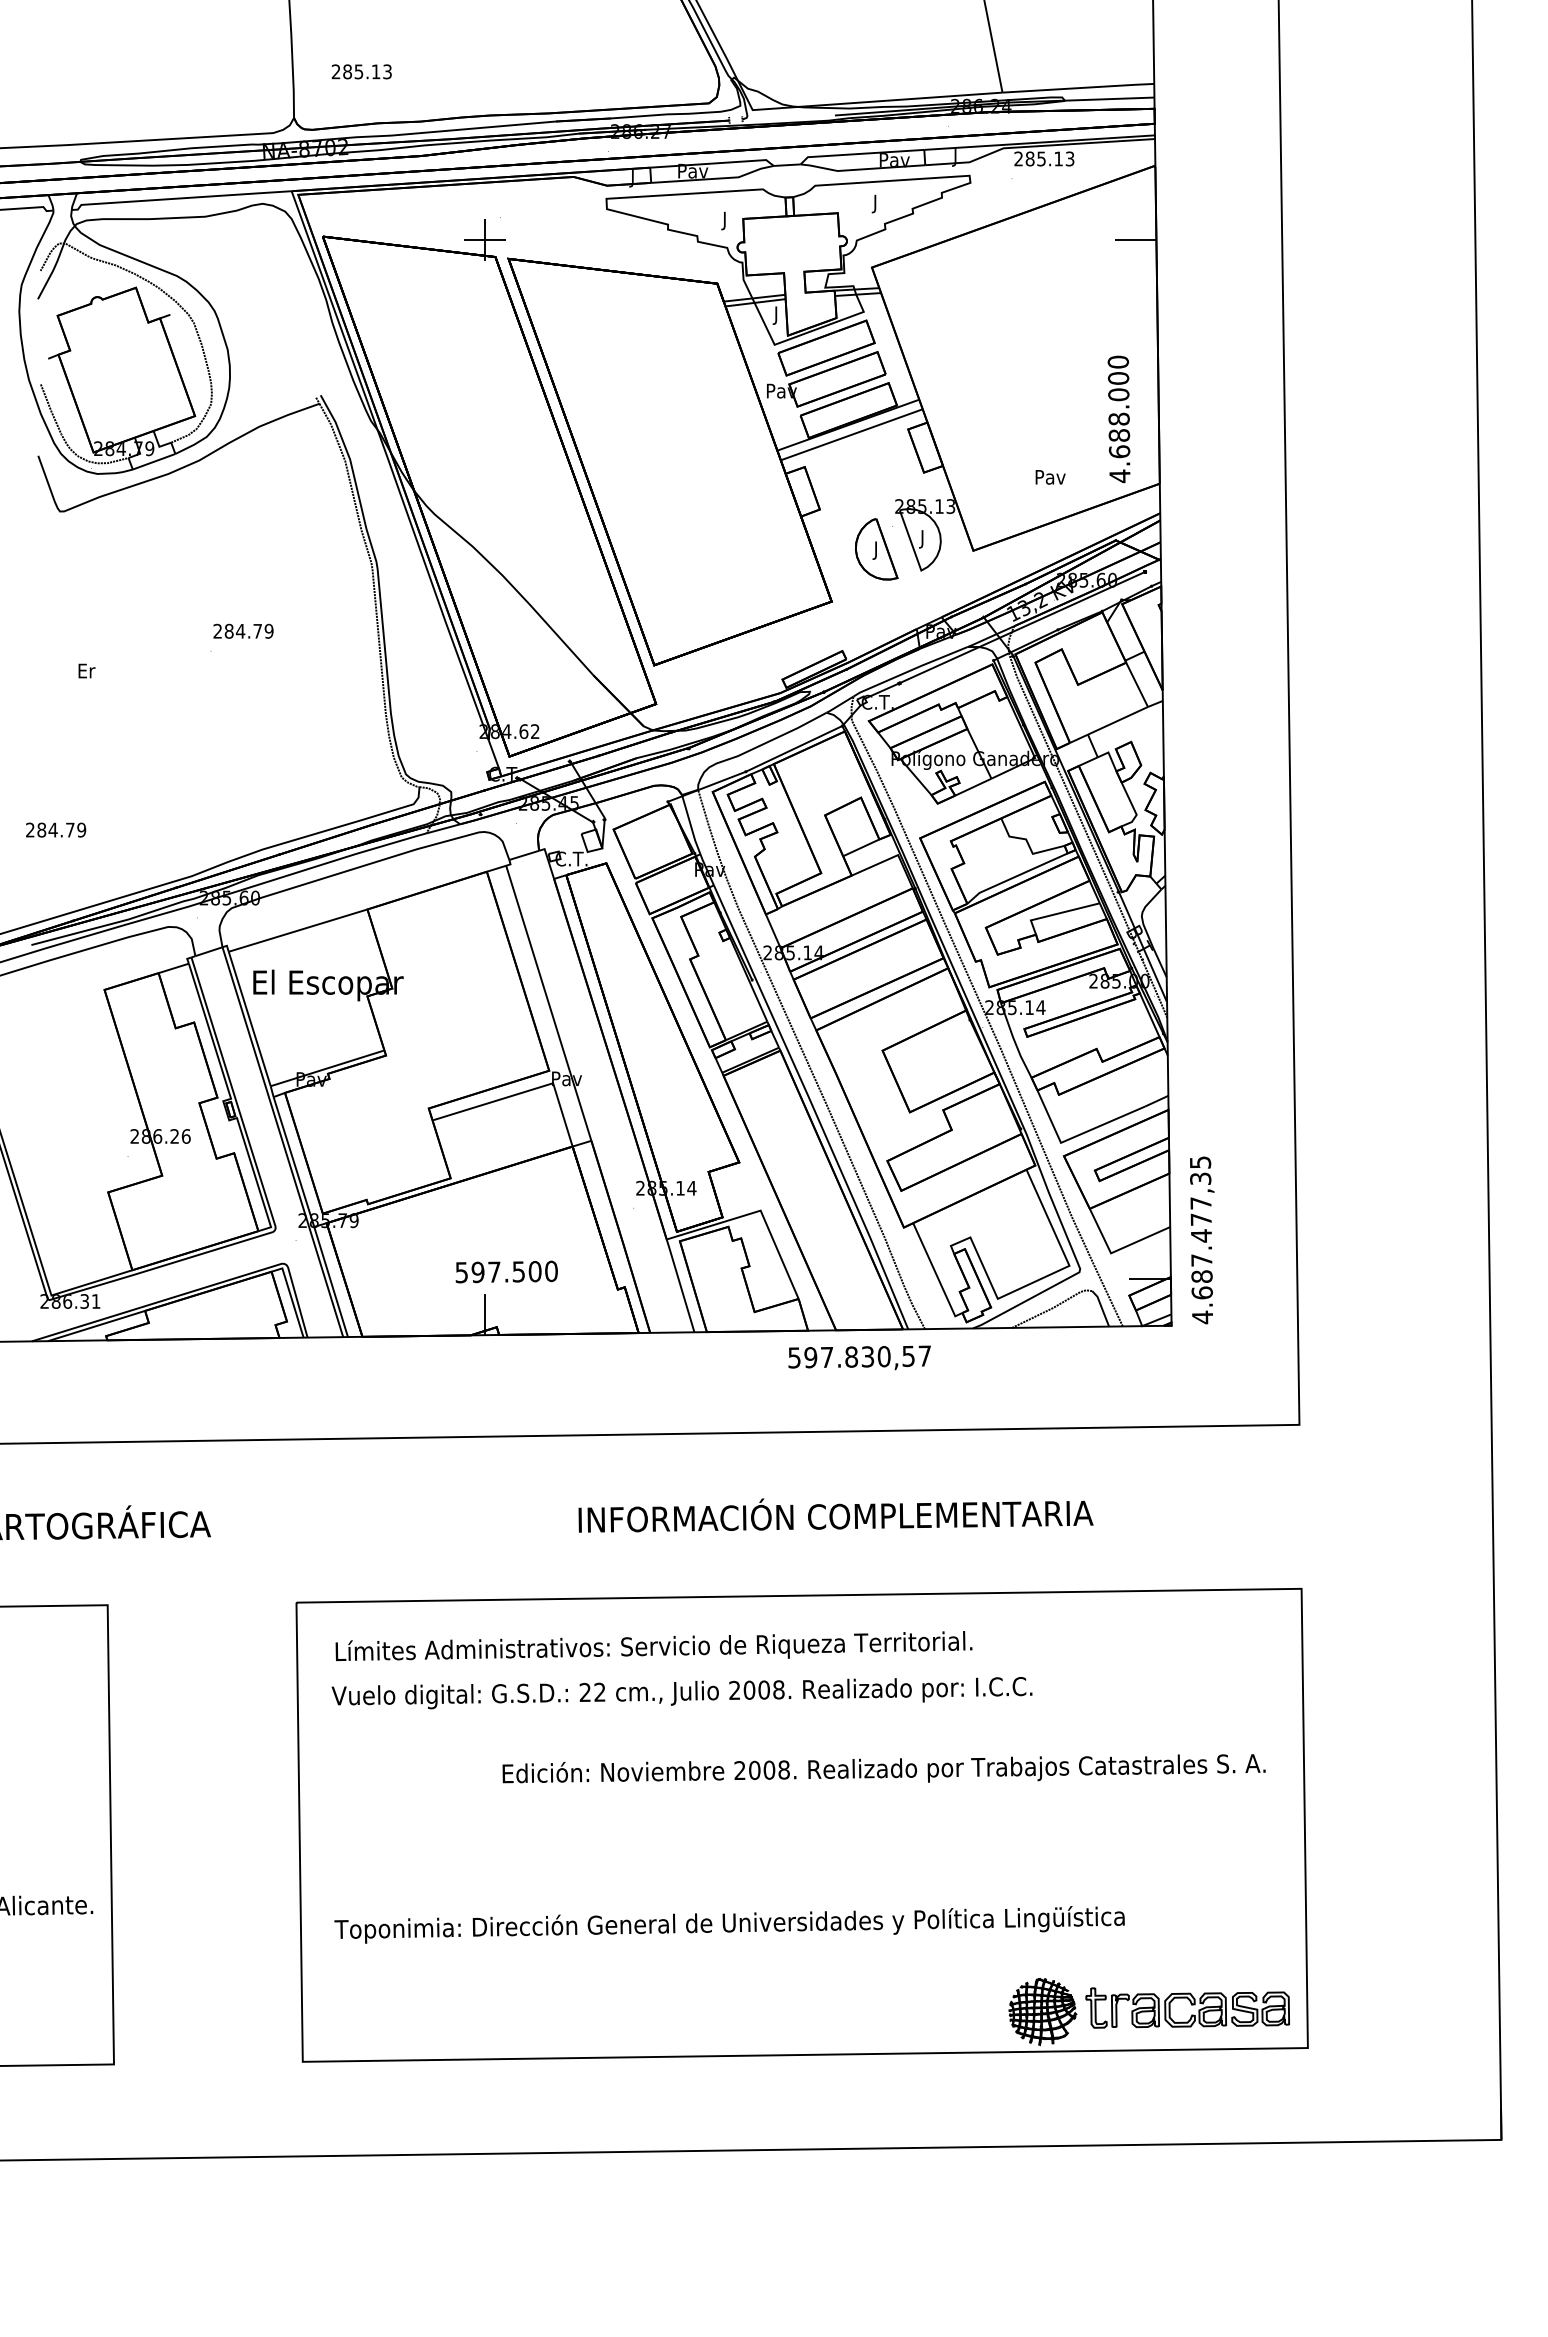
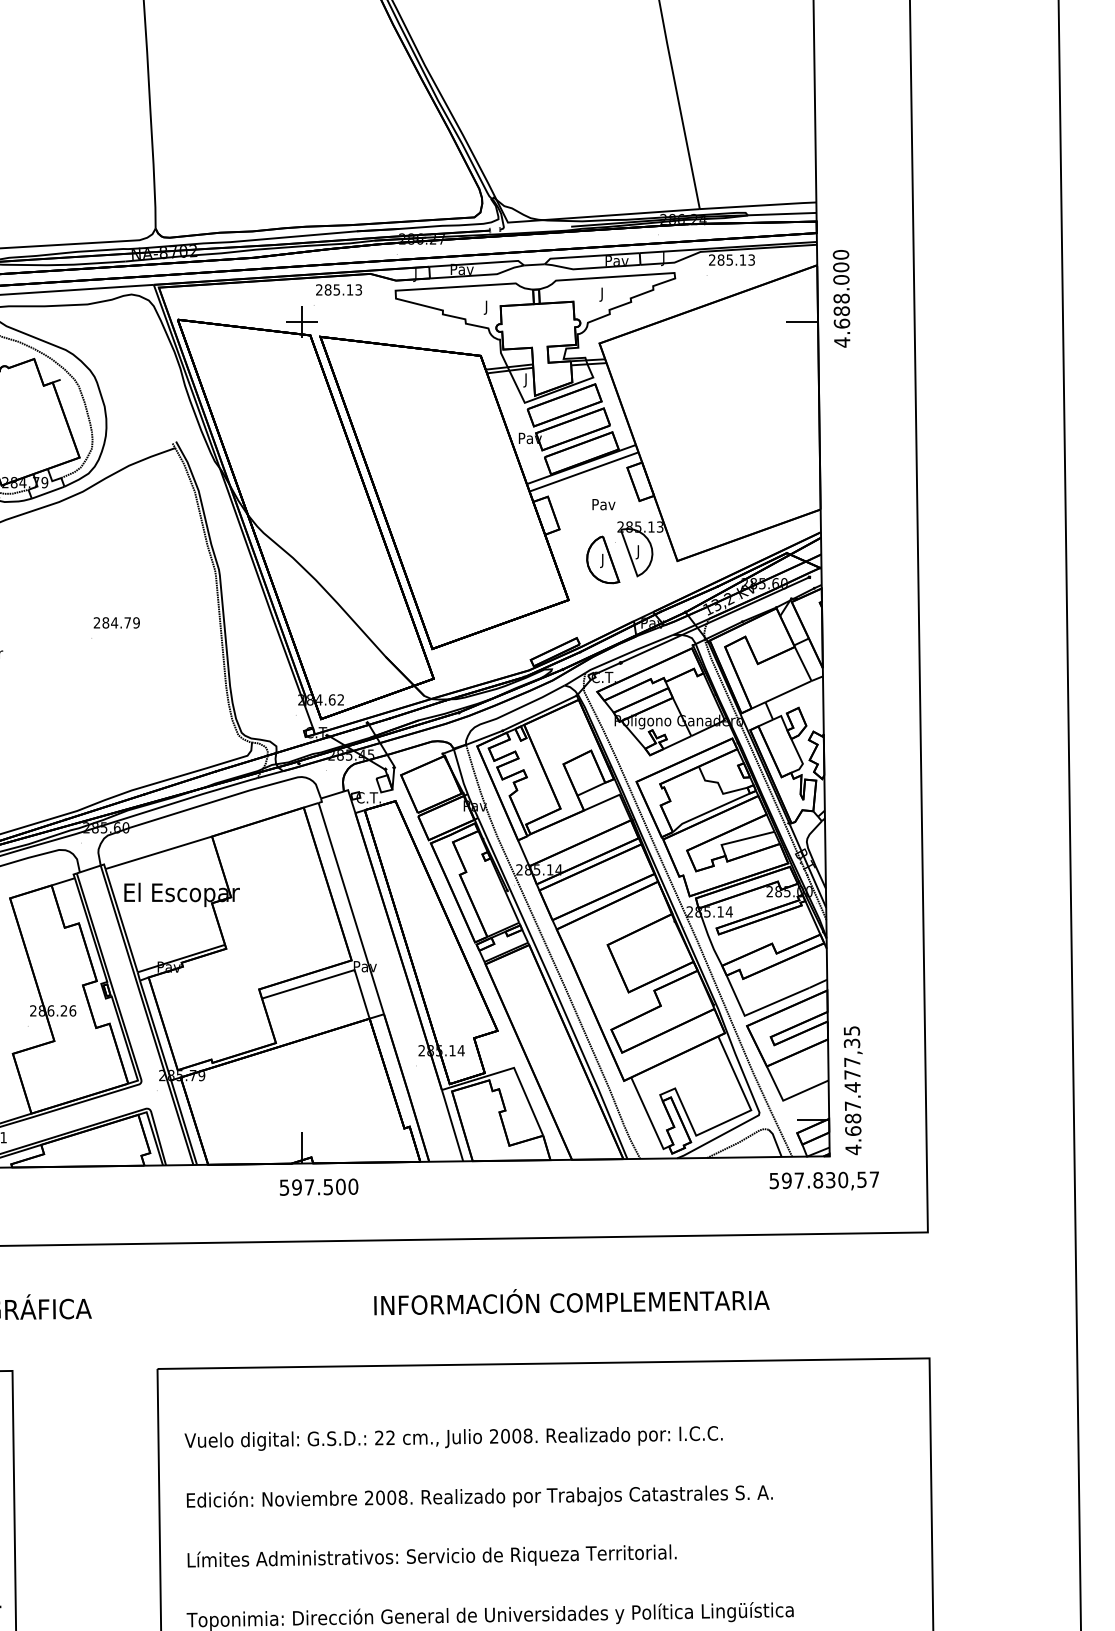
text: (361, 71) -> (338, 289), moved
text: (1118, 419) -> (841, 298), moved
text: (1050, 477) -> (603, 504), moved
text: (506, 1271) -> (318, 1186), moved
text: (859, 1357) -> (824, 1180), moved
text: (653, 1646) -> (431, 1556), moved
text: (883, 1768) -> (479, 1496), moved

